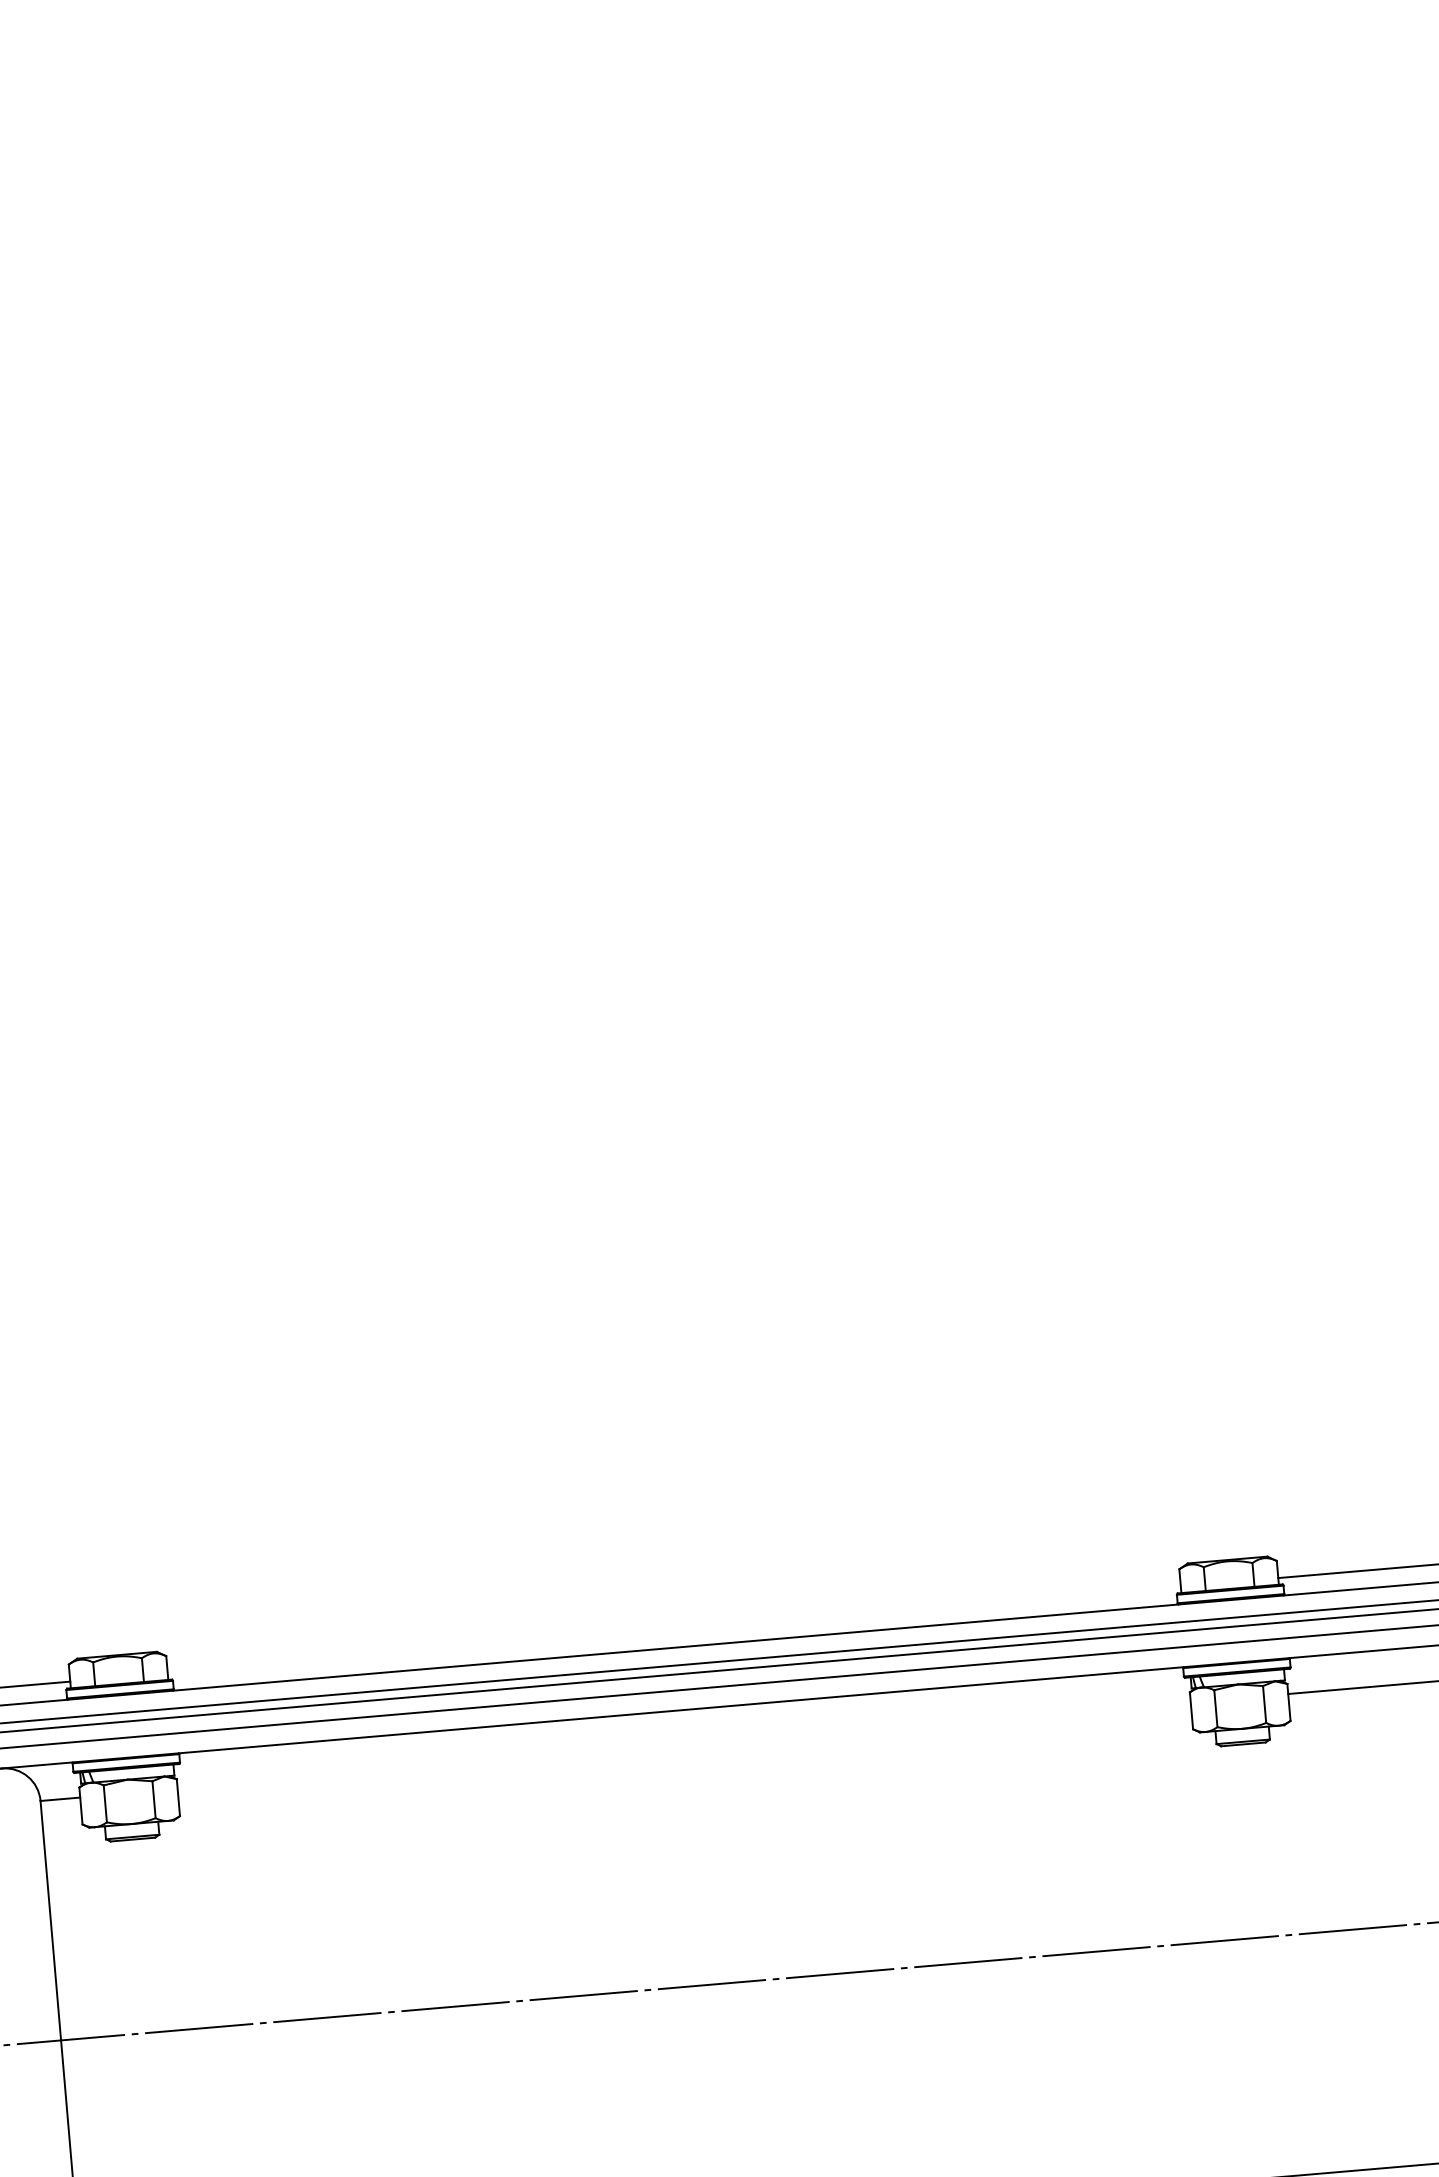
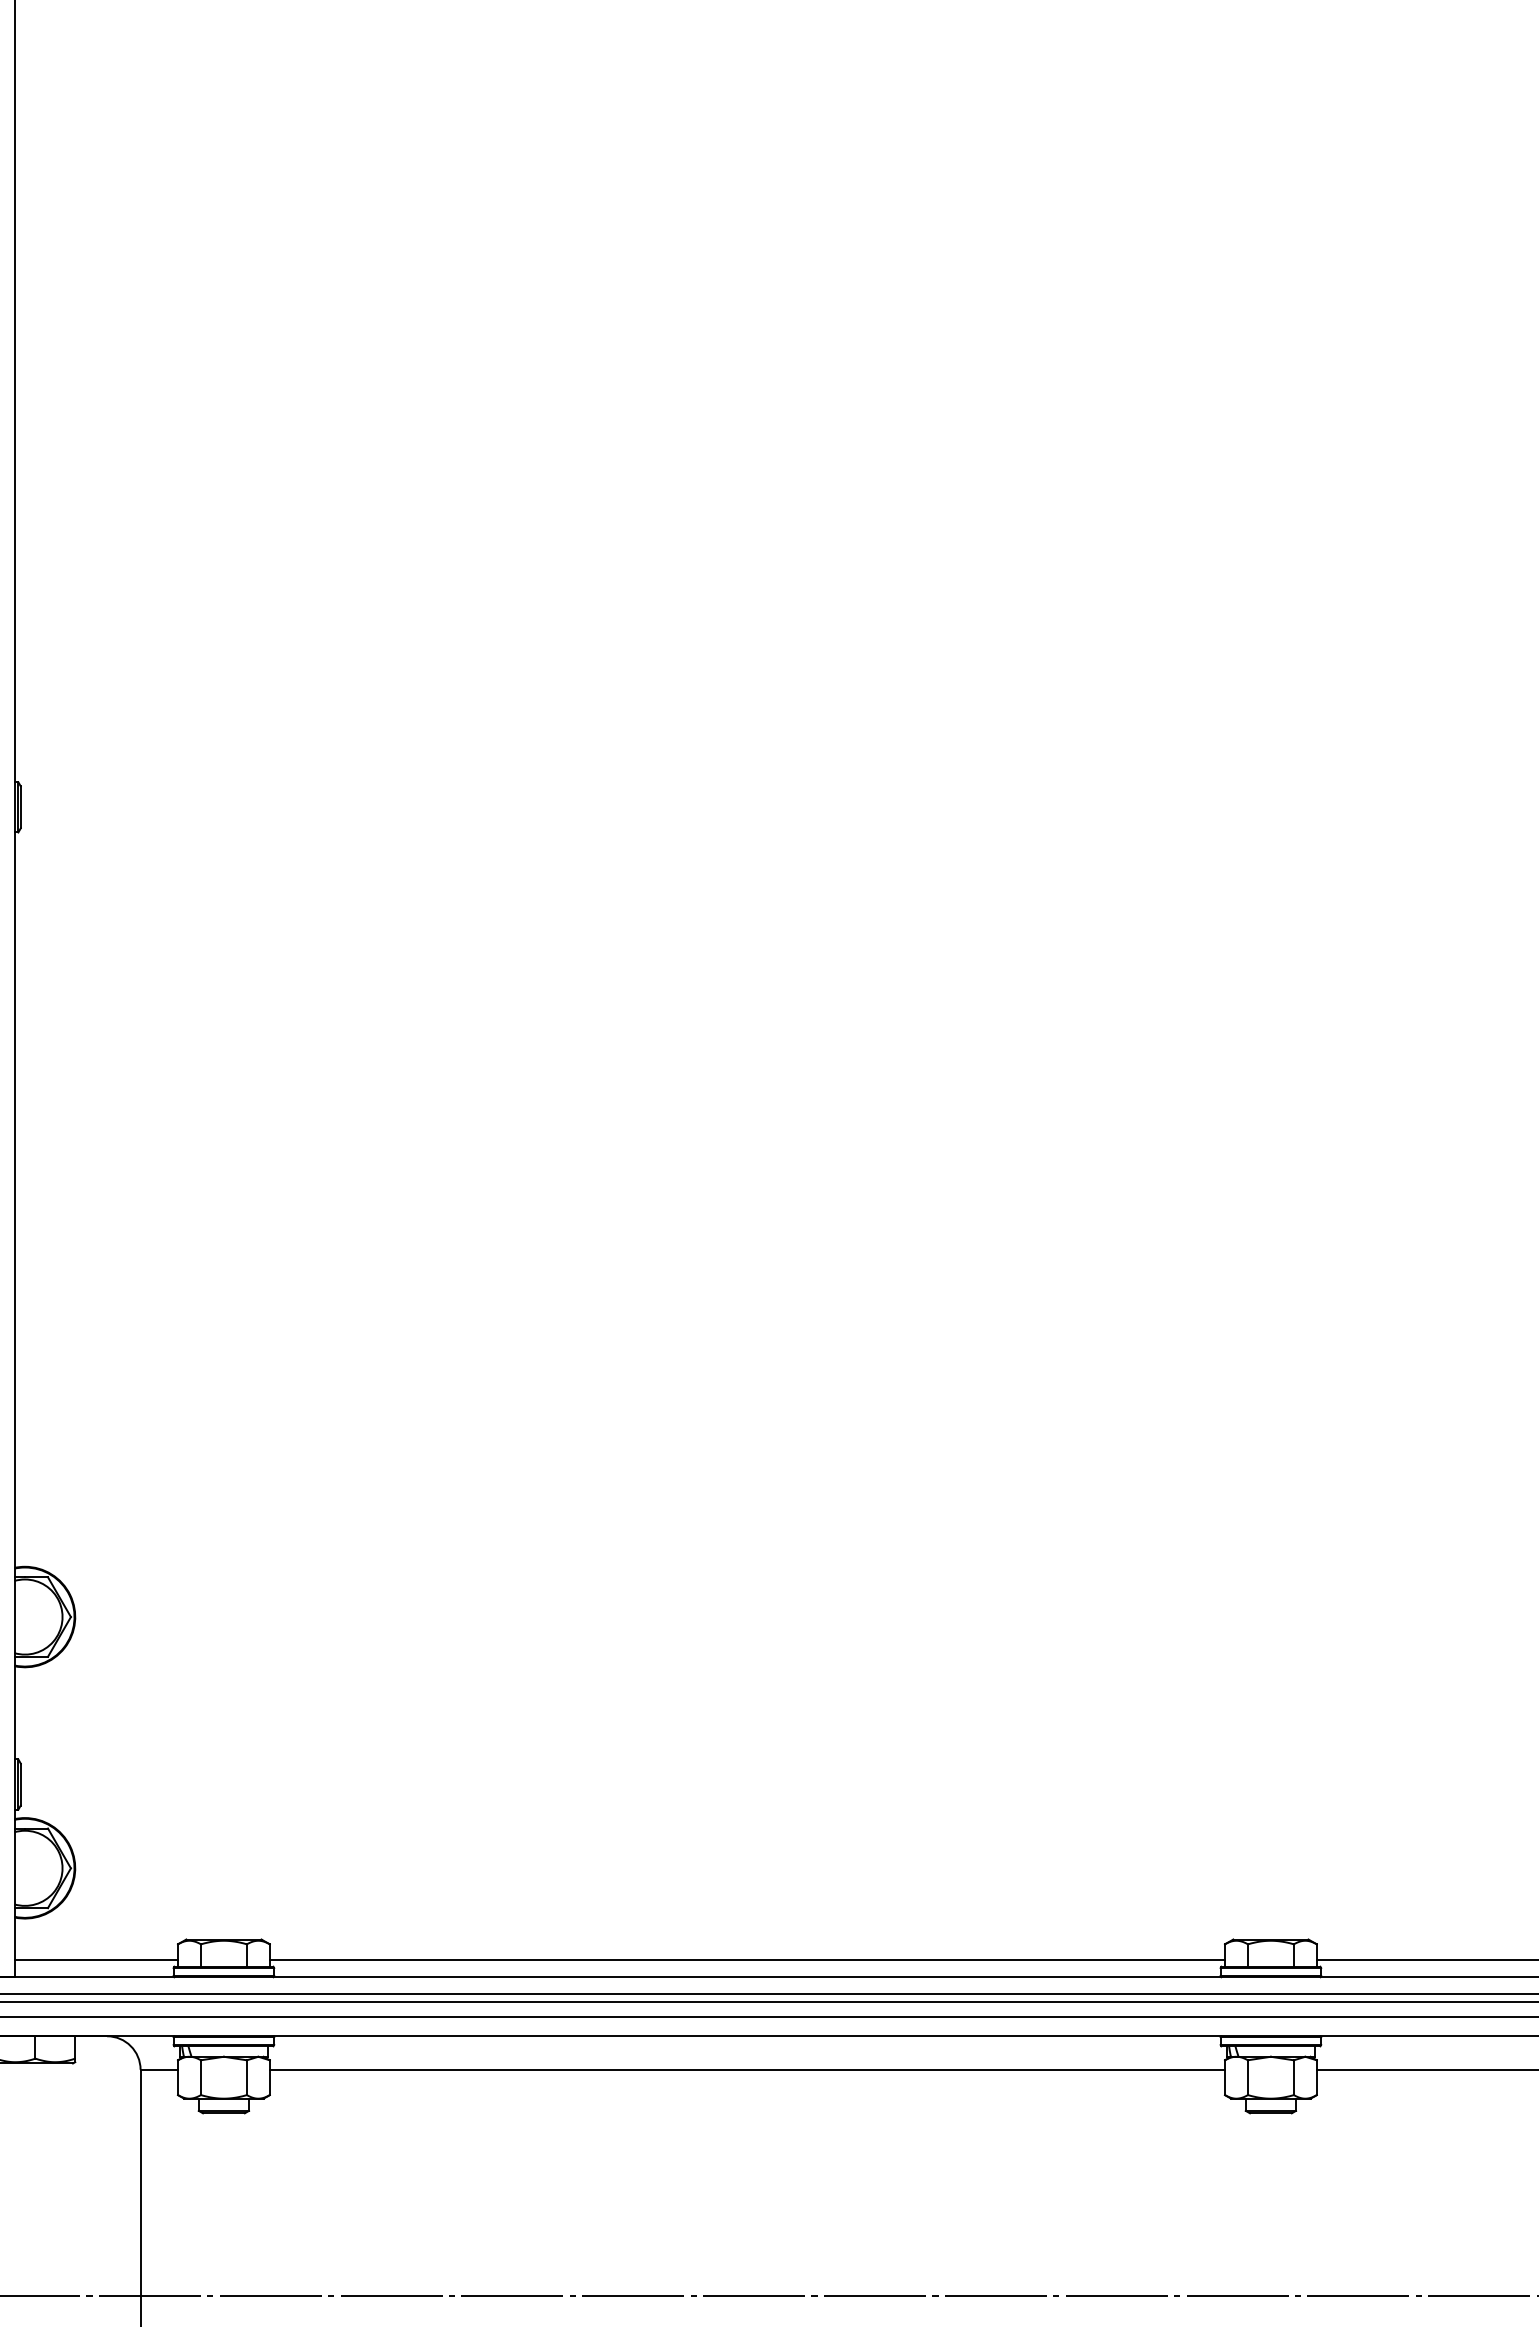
line: (673, 1629) -> (746, 1960), added
line: (683, 1745) -> (746, 2069), added

